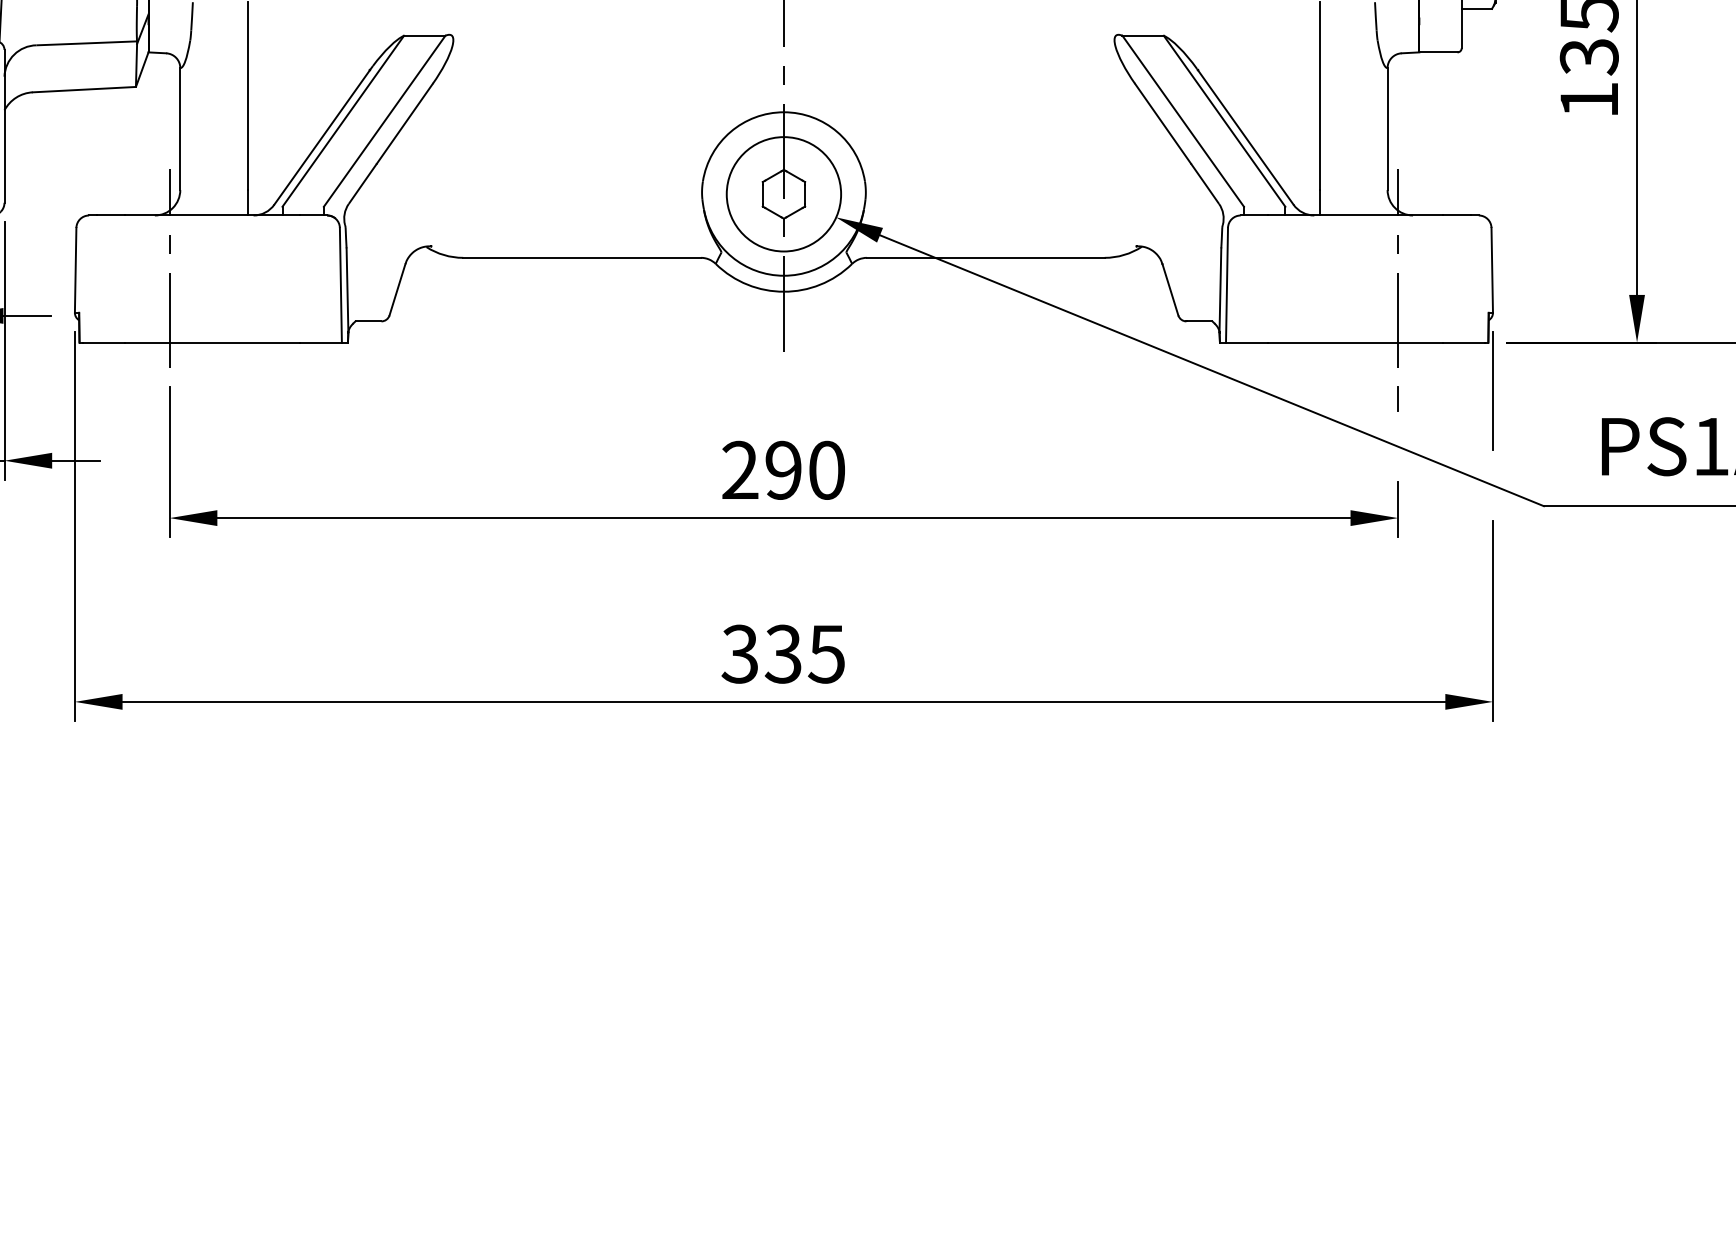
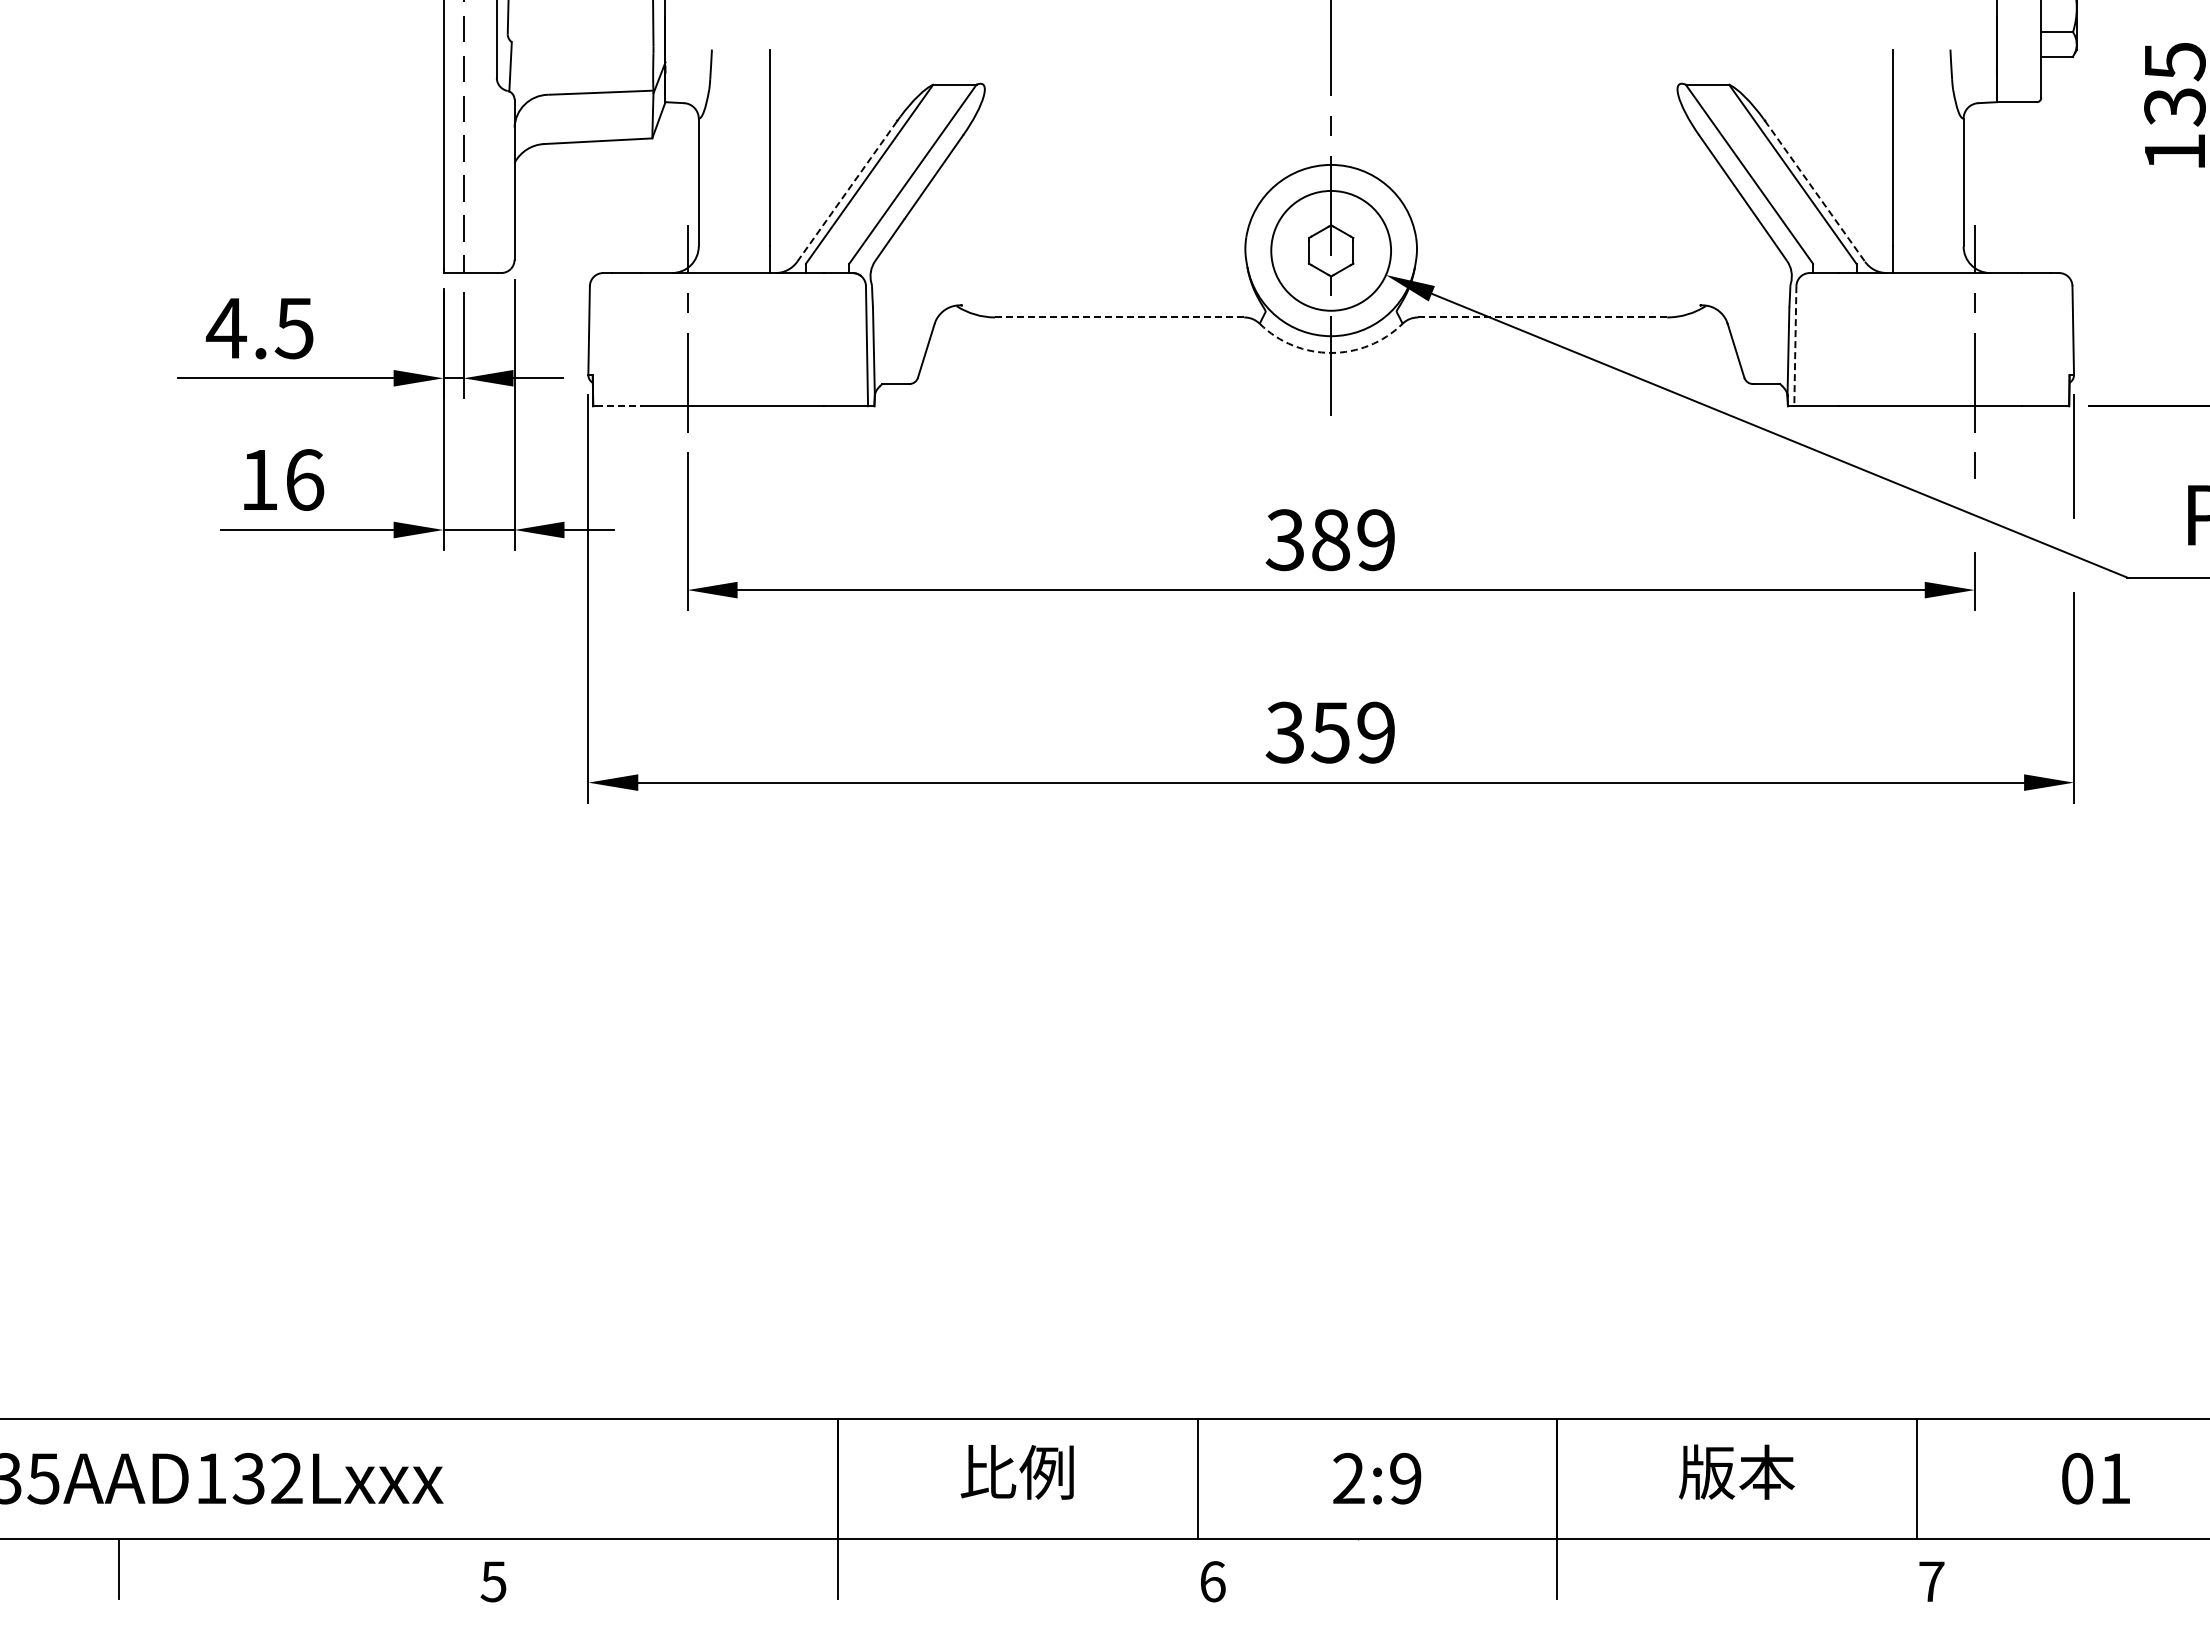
line: (322, 136) -> (847, 190), solid -> dashed
line: (1246, 137) -> (1815, 191), solid -> dashed
line: (581, 257) -> (1119, 317), solid -> dashed
line: (985, 257) -> (1542, 317), solid -> dashed
line: (1227, 285) -> (1795, 346), solid -> dashed
arc: (784, 291) -> (1331, 352), solid -> dashed
line: (104, 342) -> (619, 406), solid -> dashed
text: (783, 470) -> (1330, 540), 290 -> 389
text: (804, 654) -> (1352, 732), 335 -> 359

